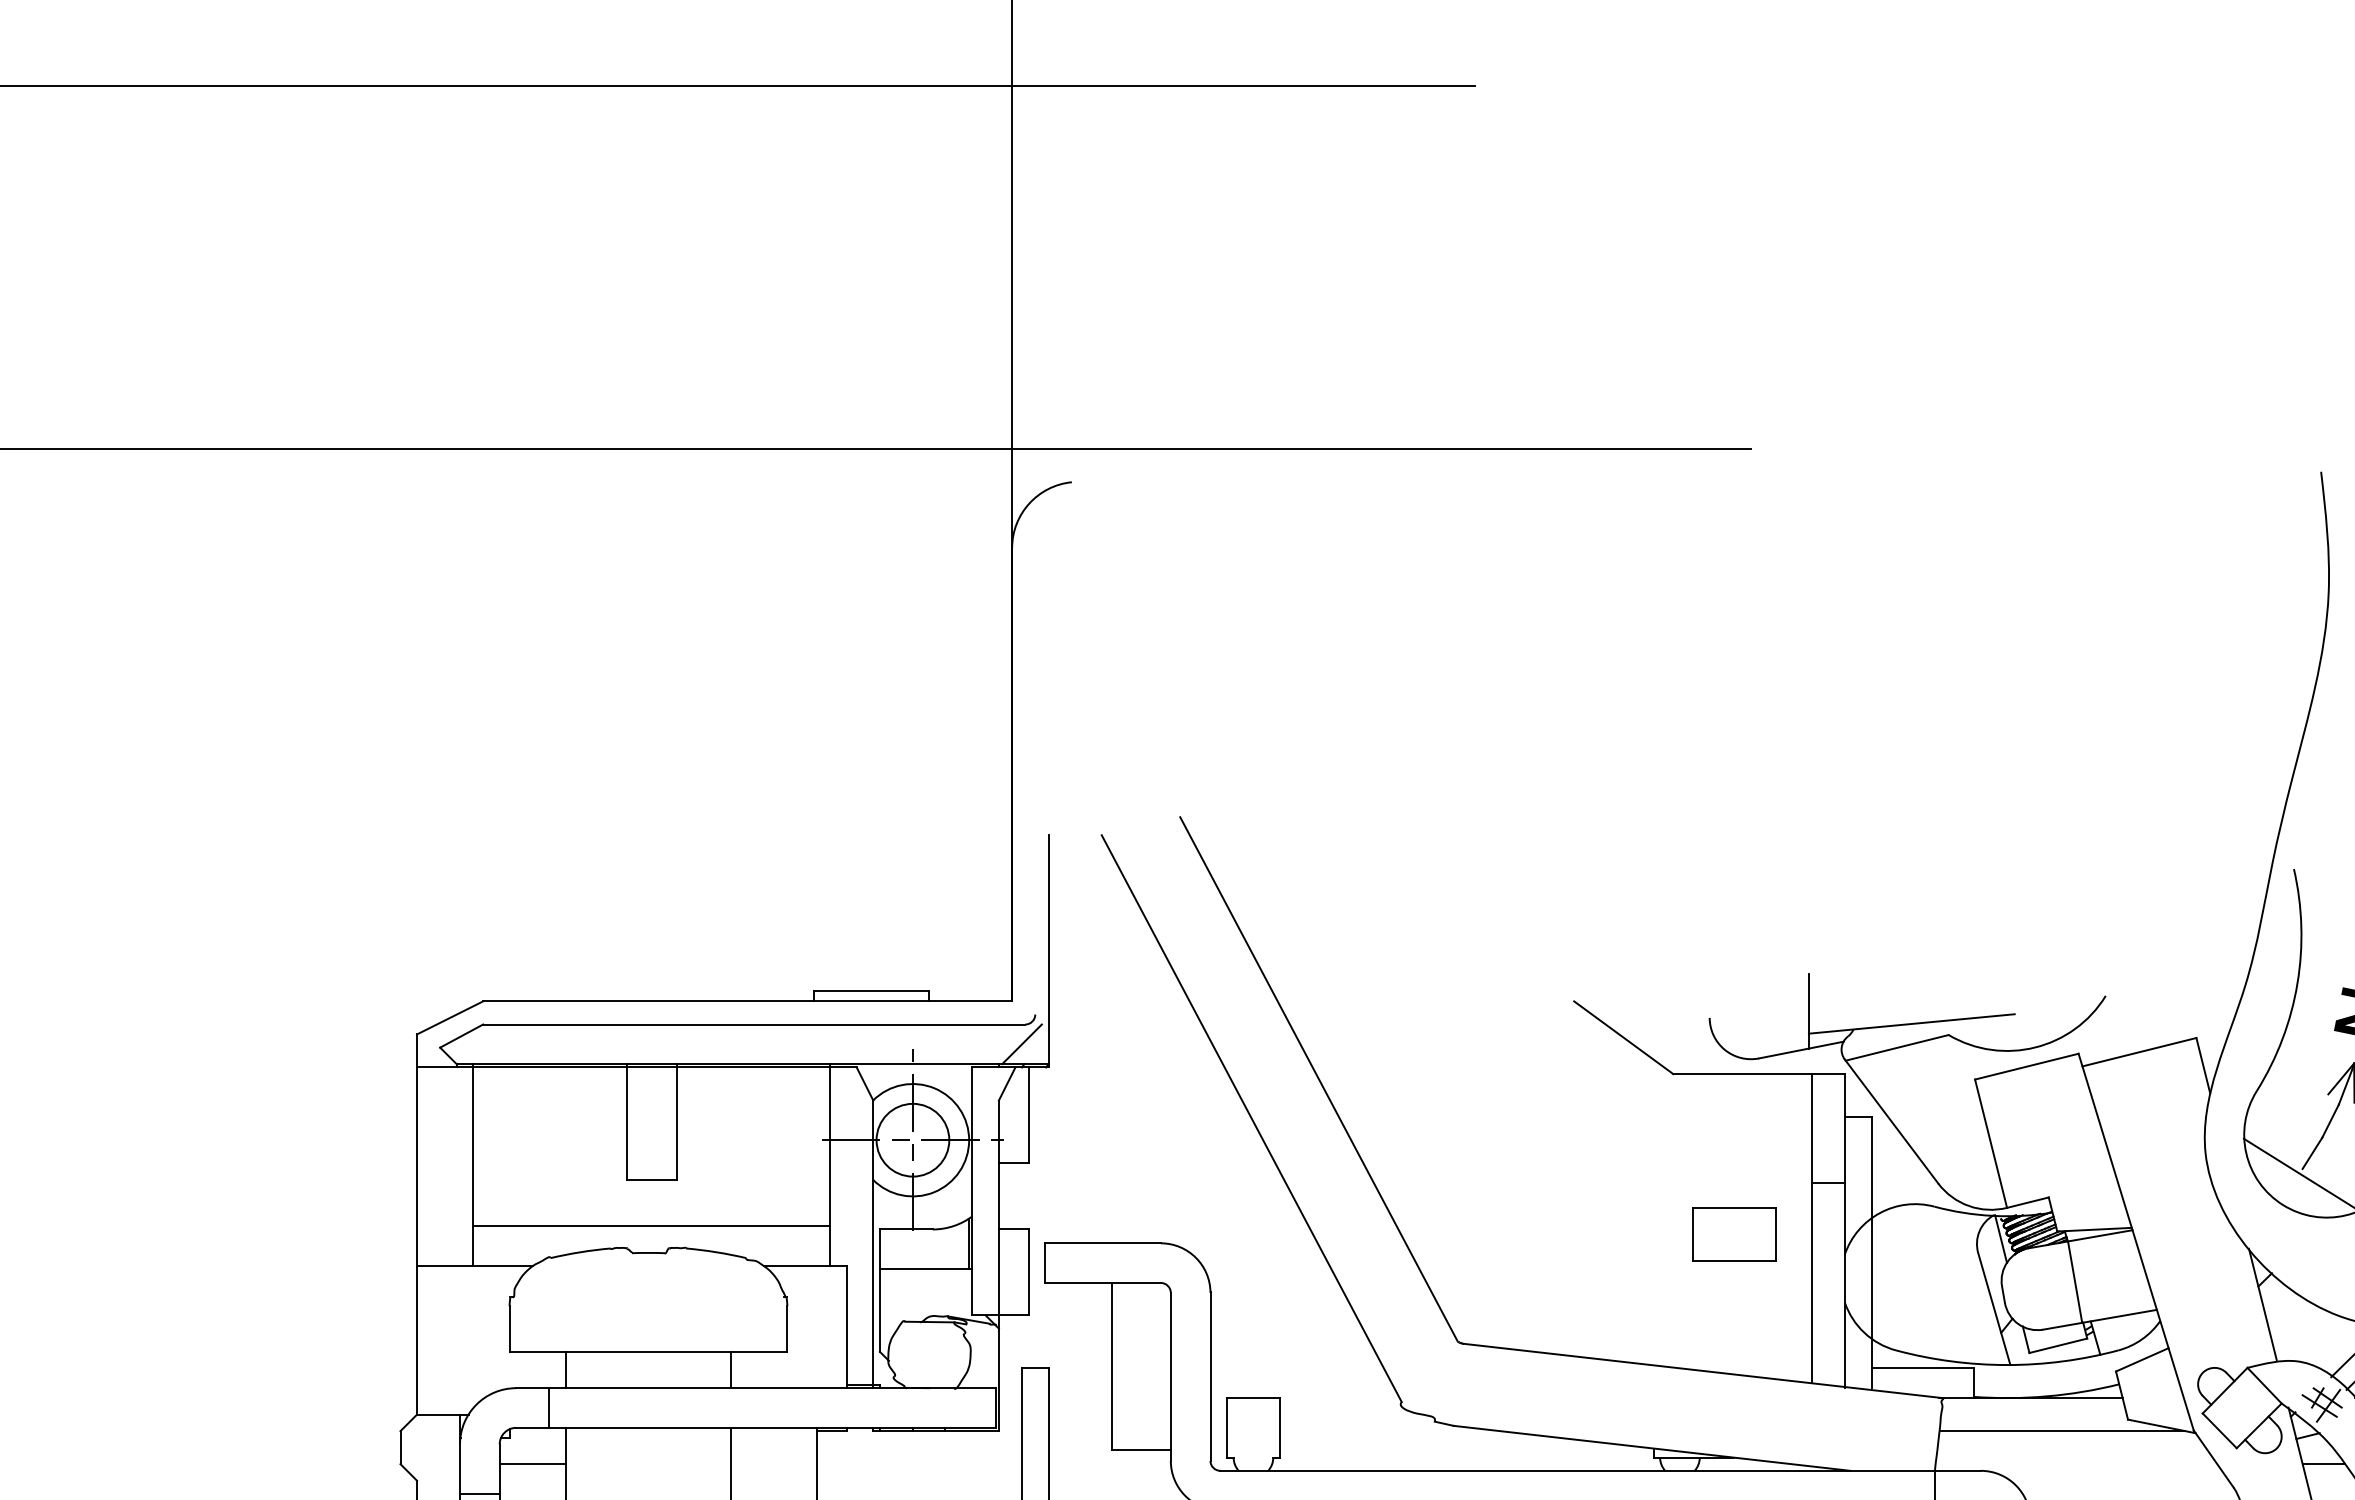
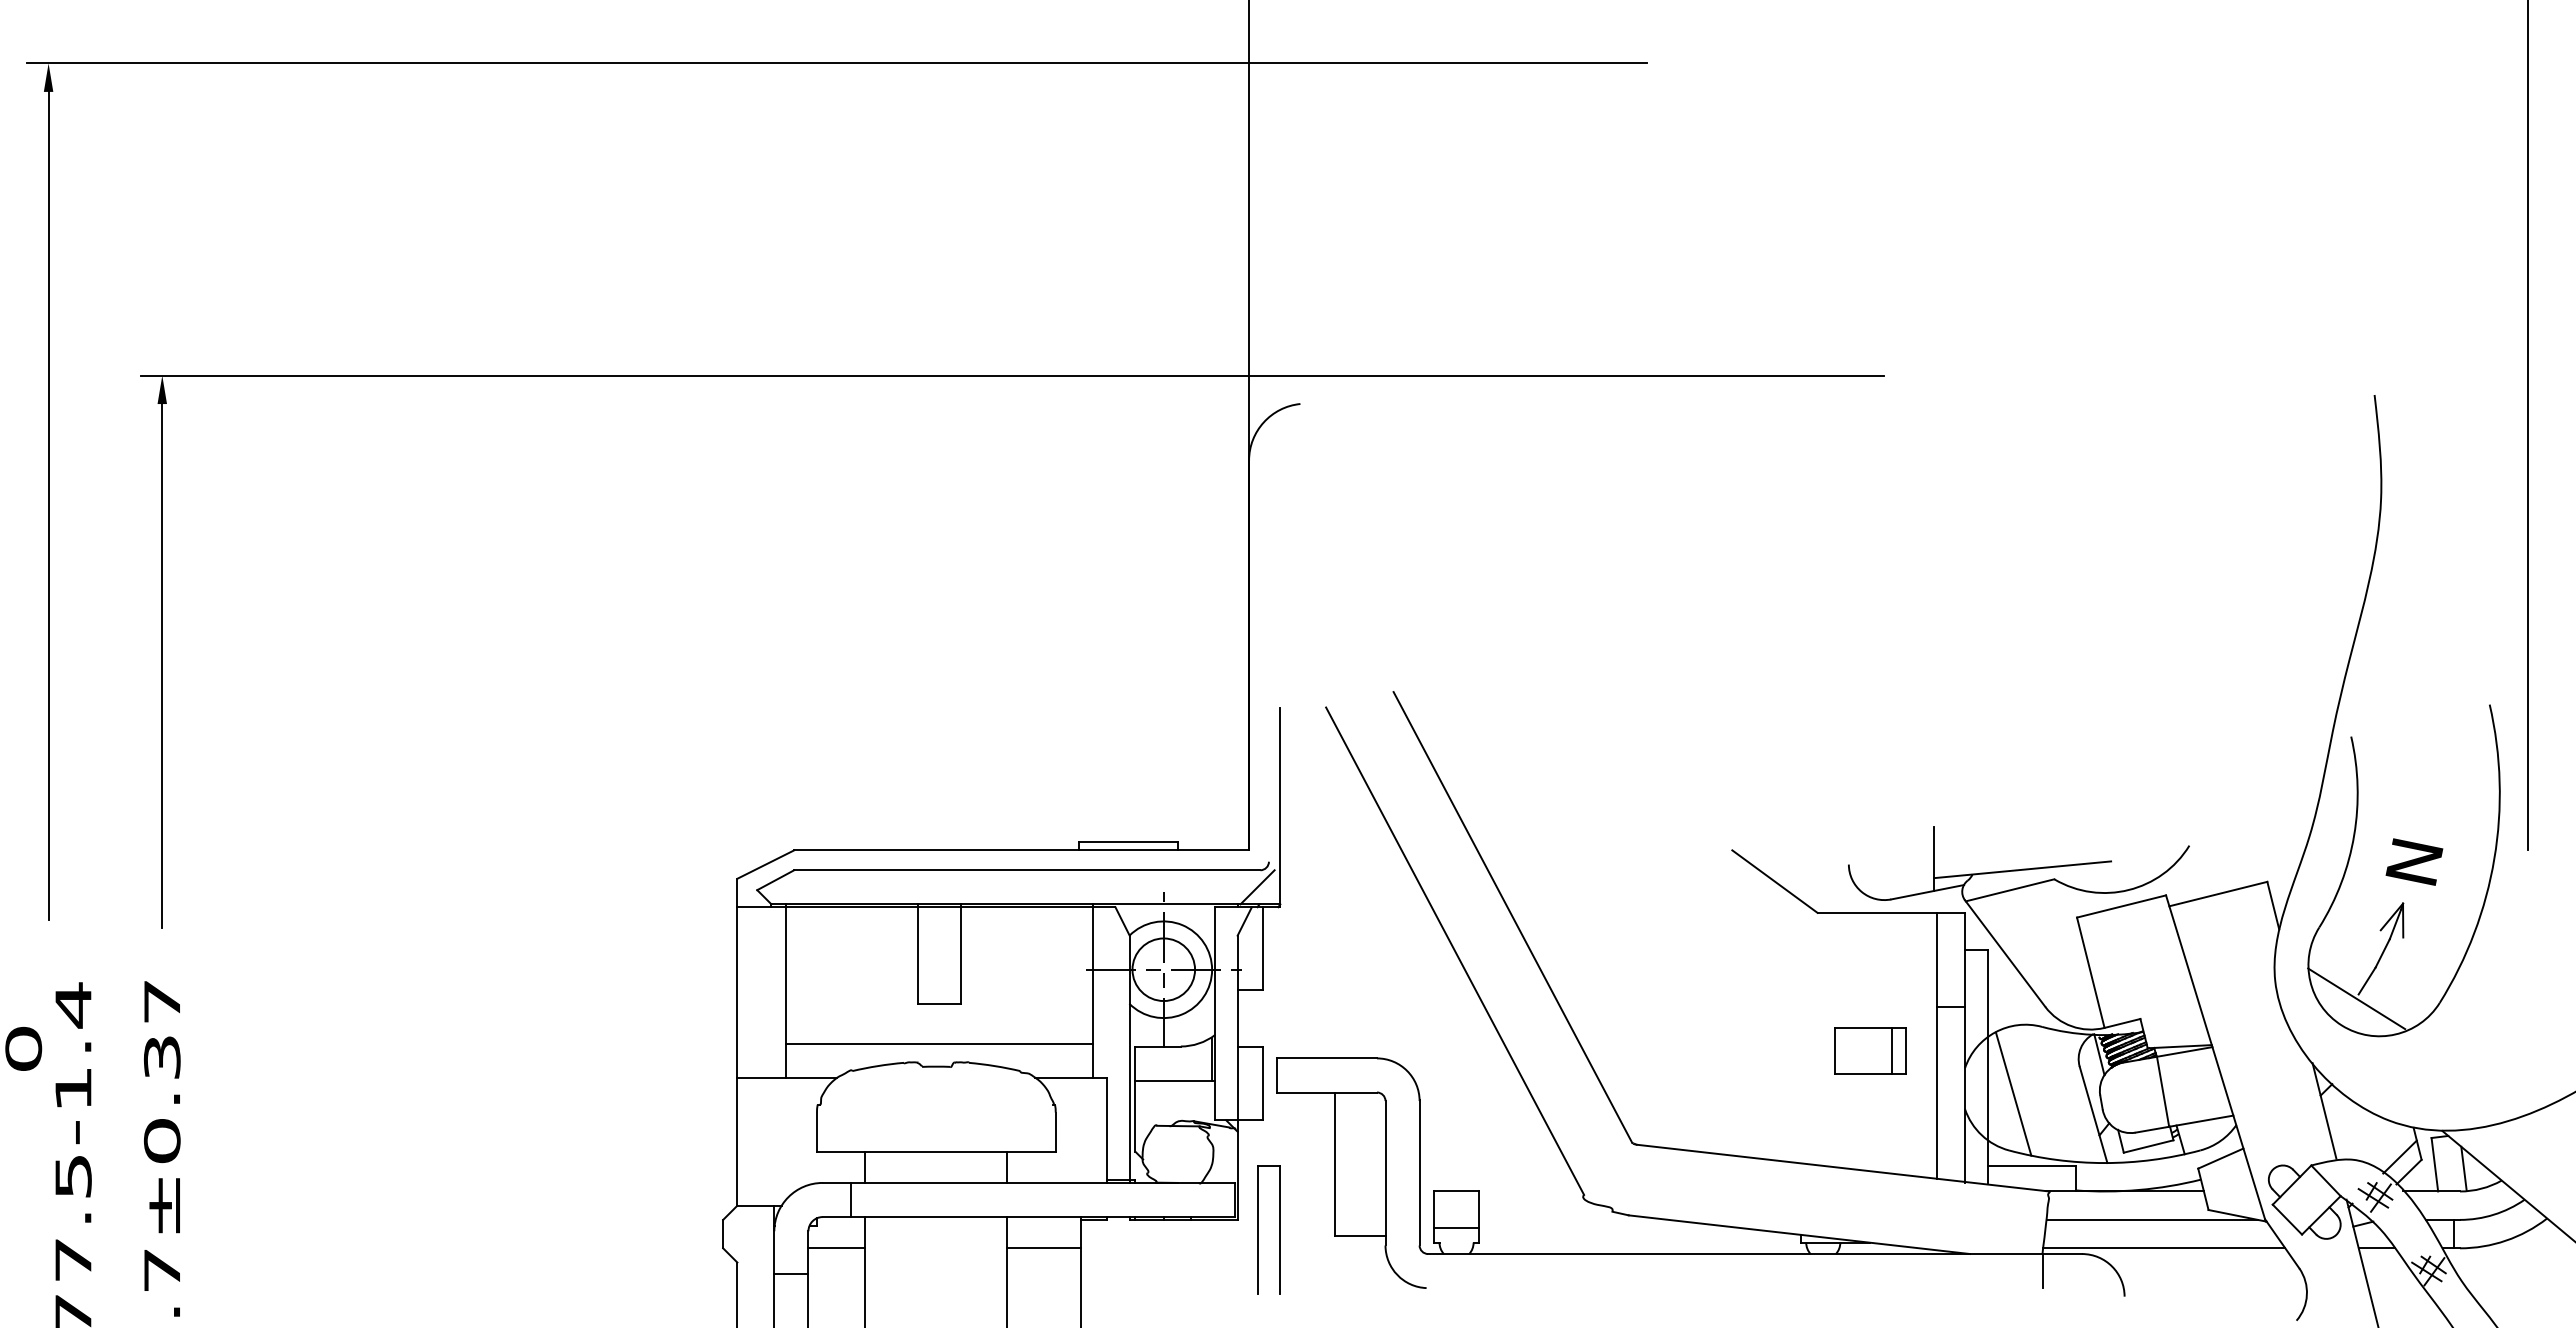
line: (1759, 1234) -> (1891, 1050), added
line: (1901, 1284) -> (2013, 1093), added
line: (1253, 1441) -> (1456, 1228), added
line: (774, 1464) -> (1044, 1248), added
line: (2076, 1464) -> (2164, 1248), added

